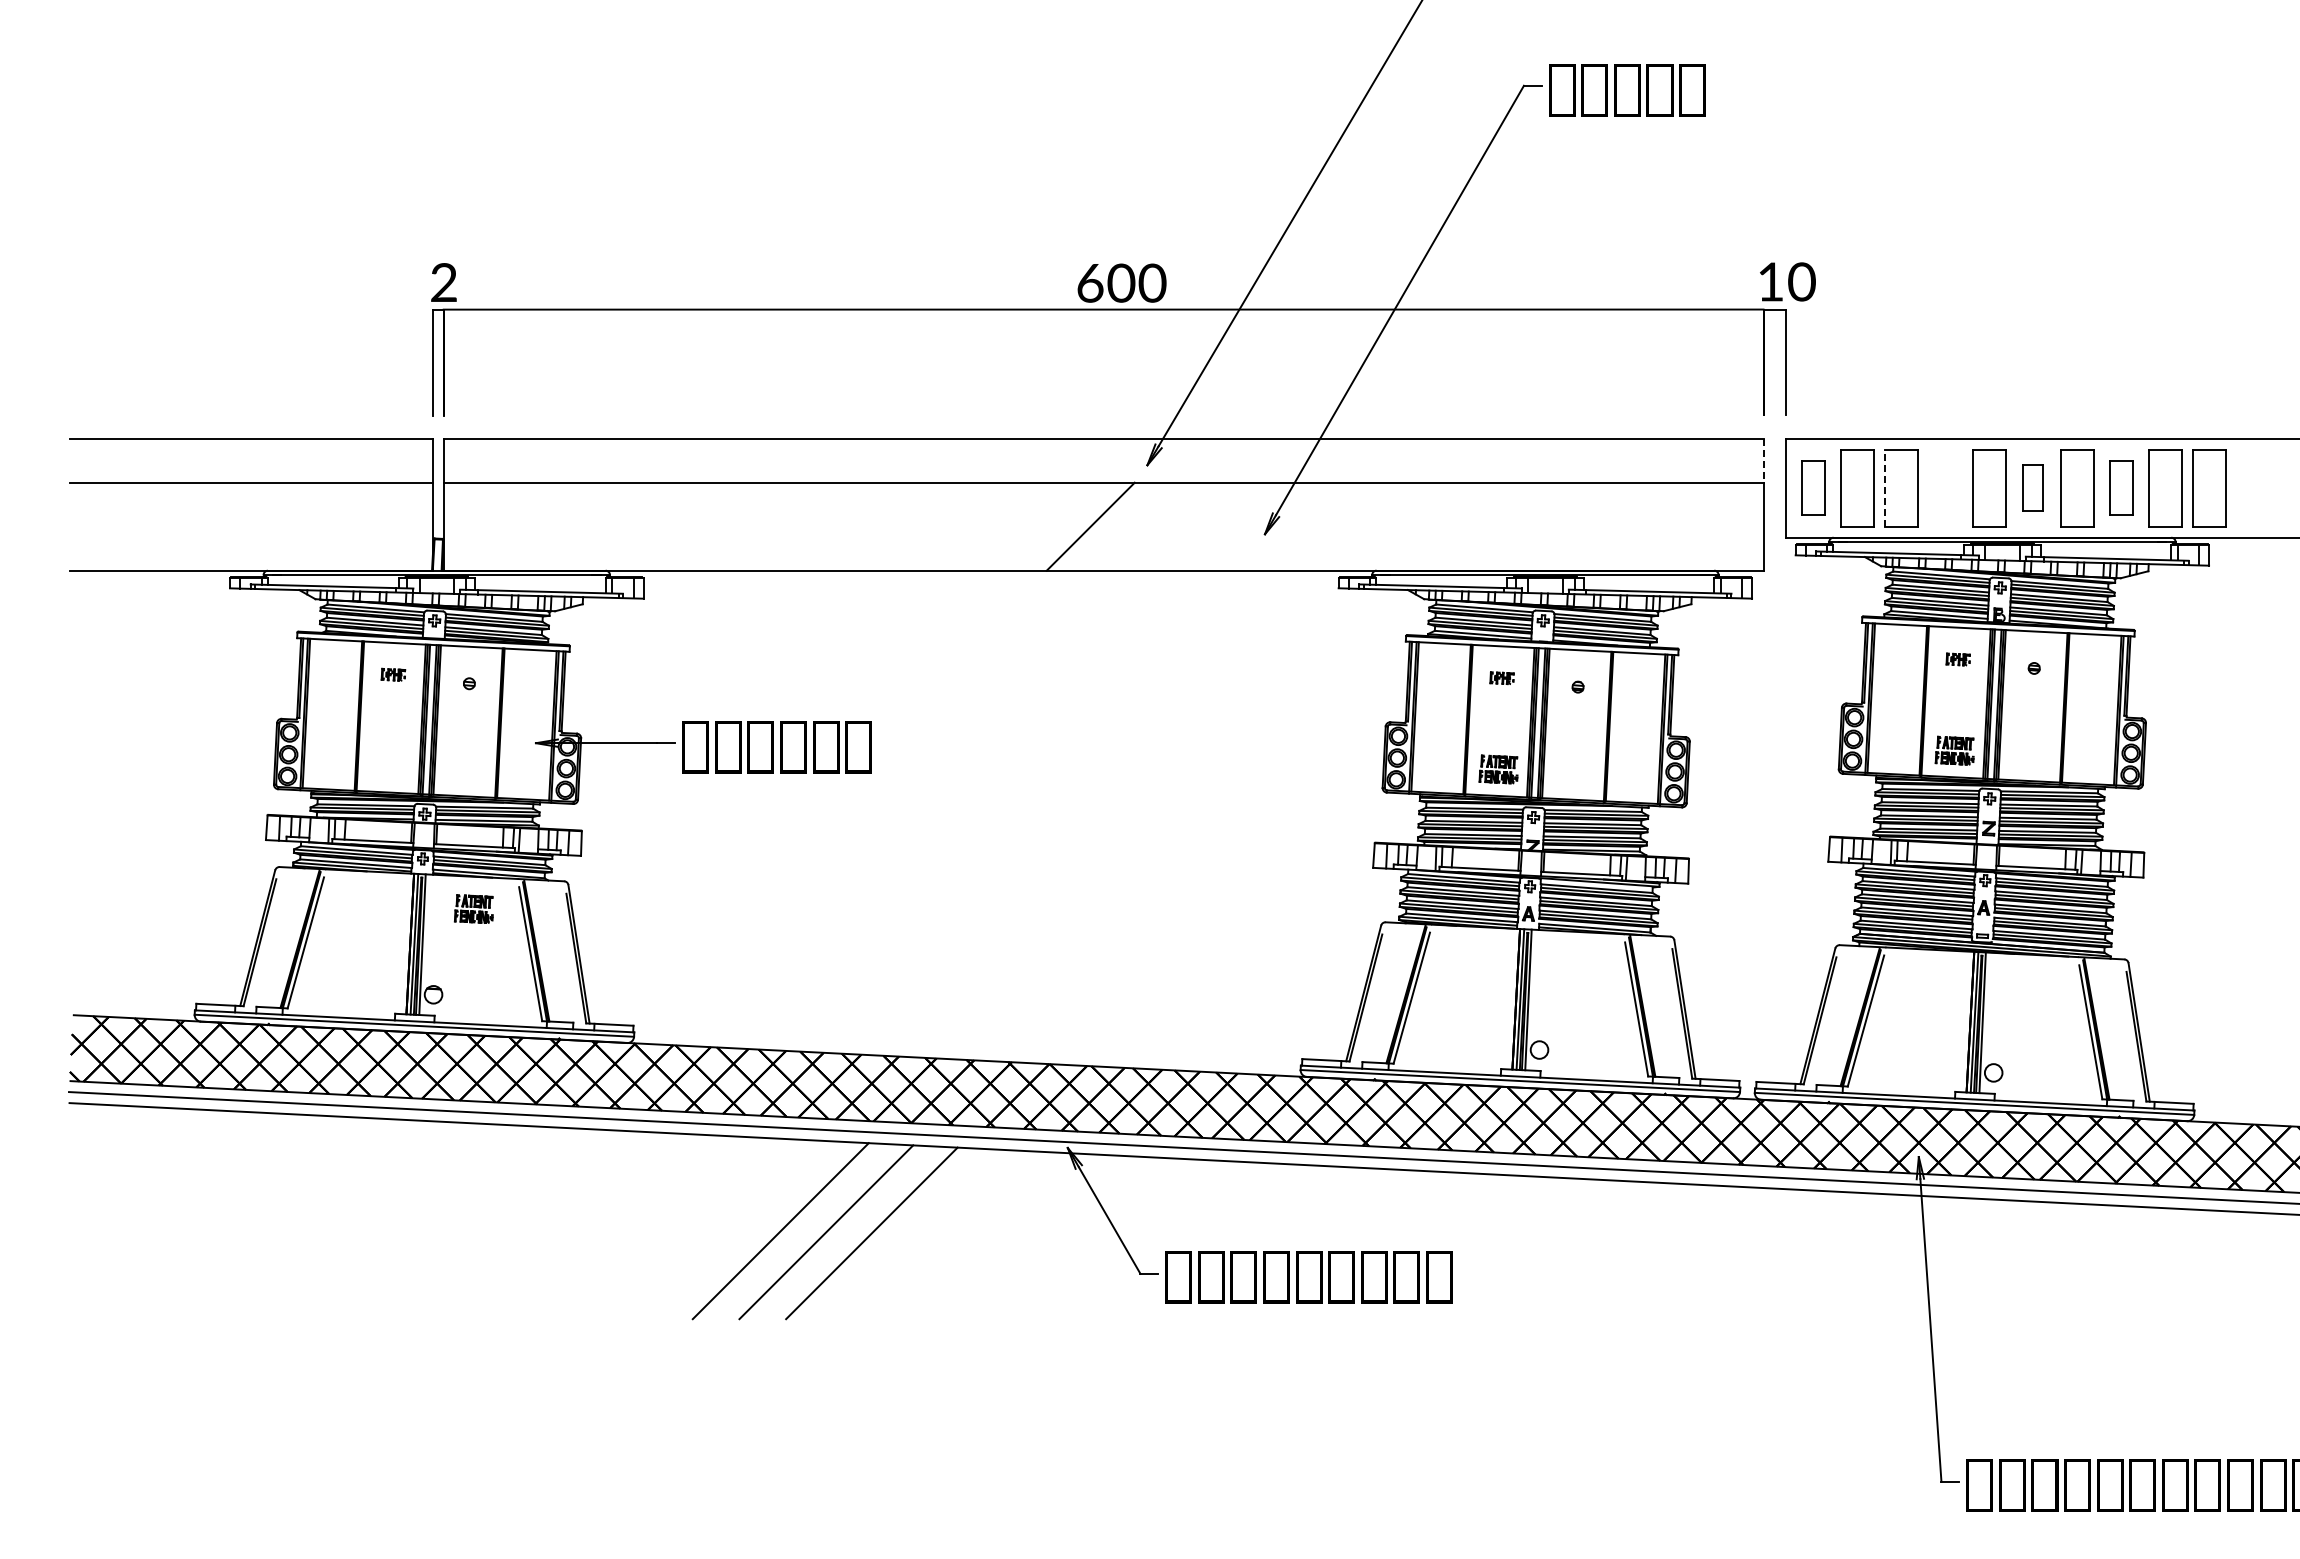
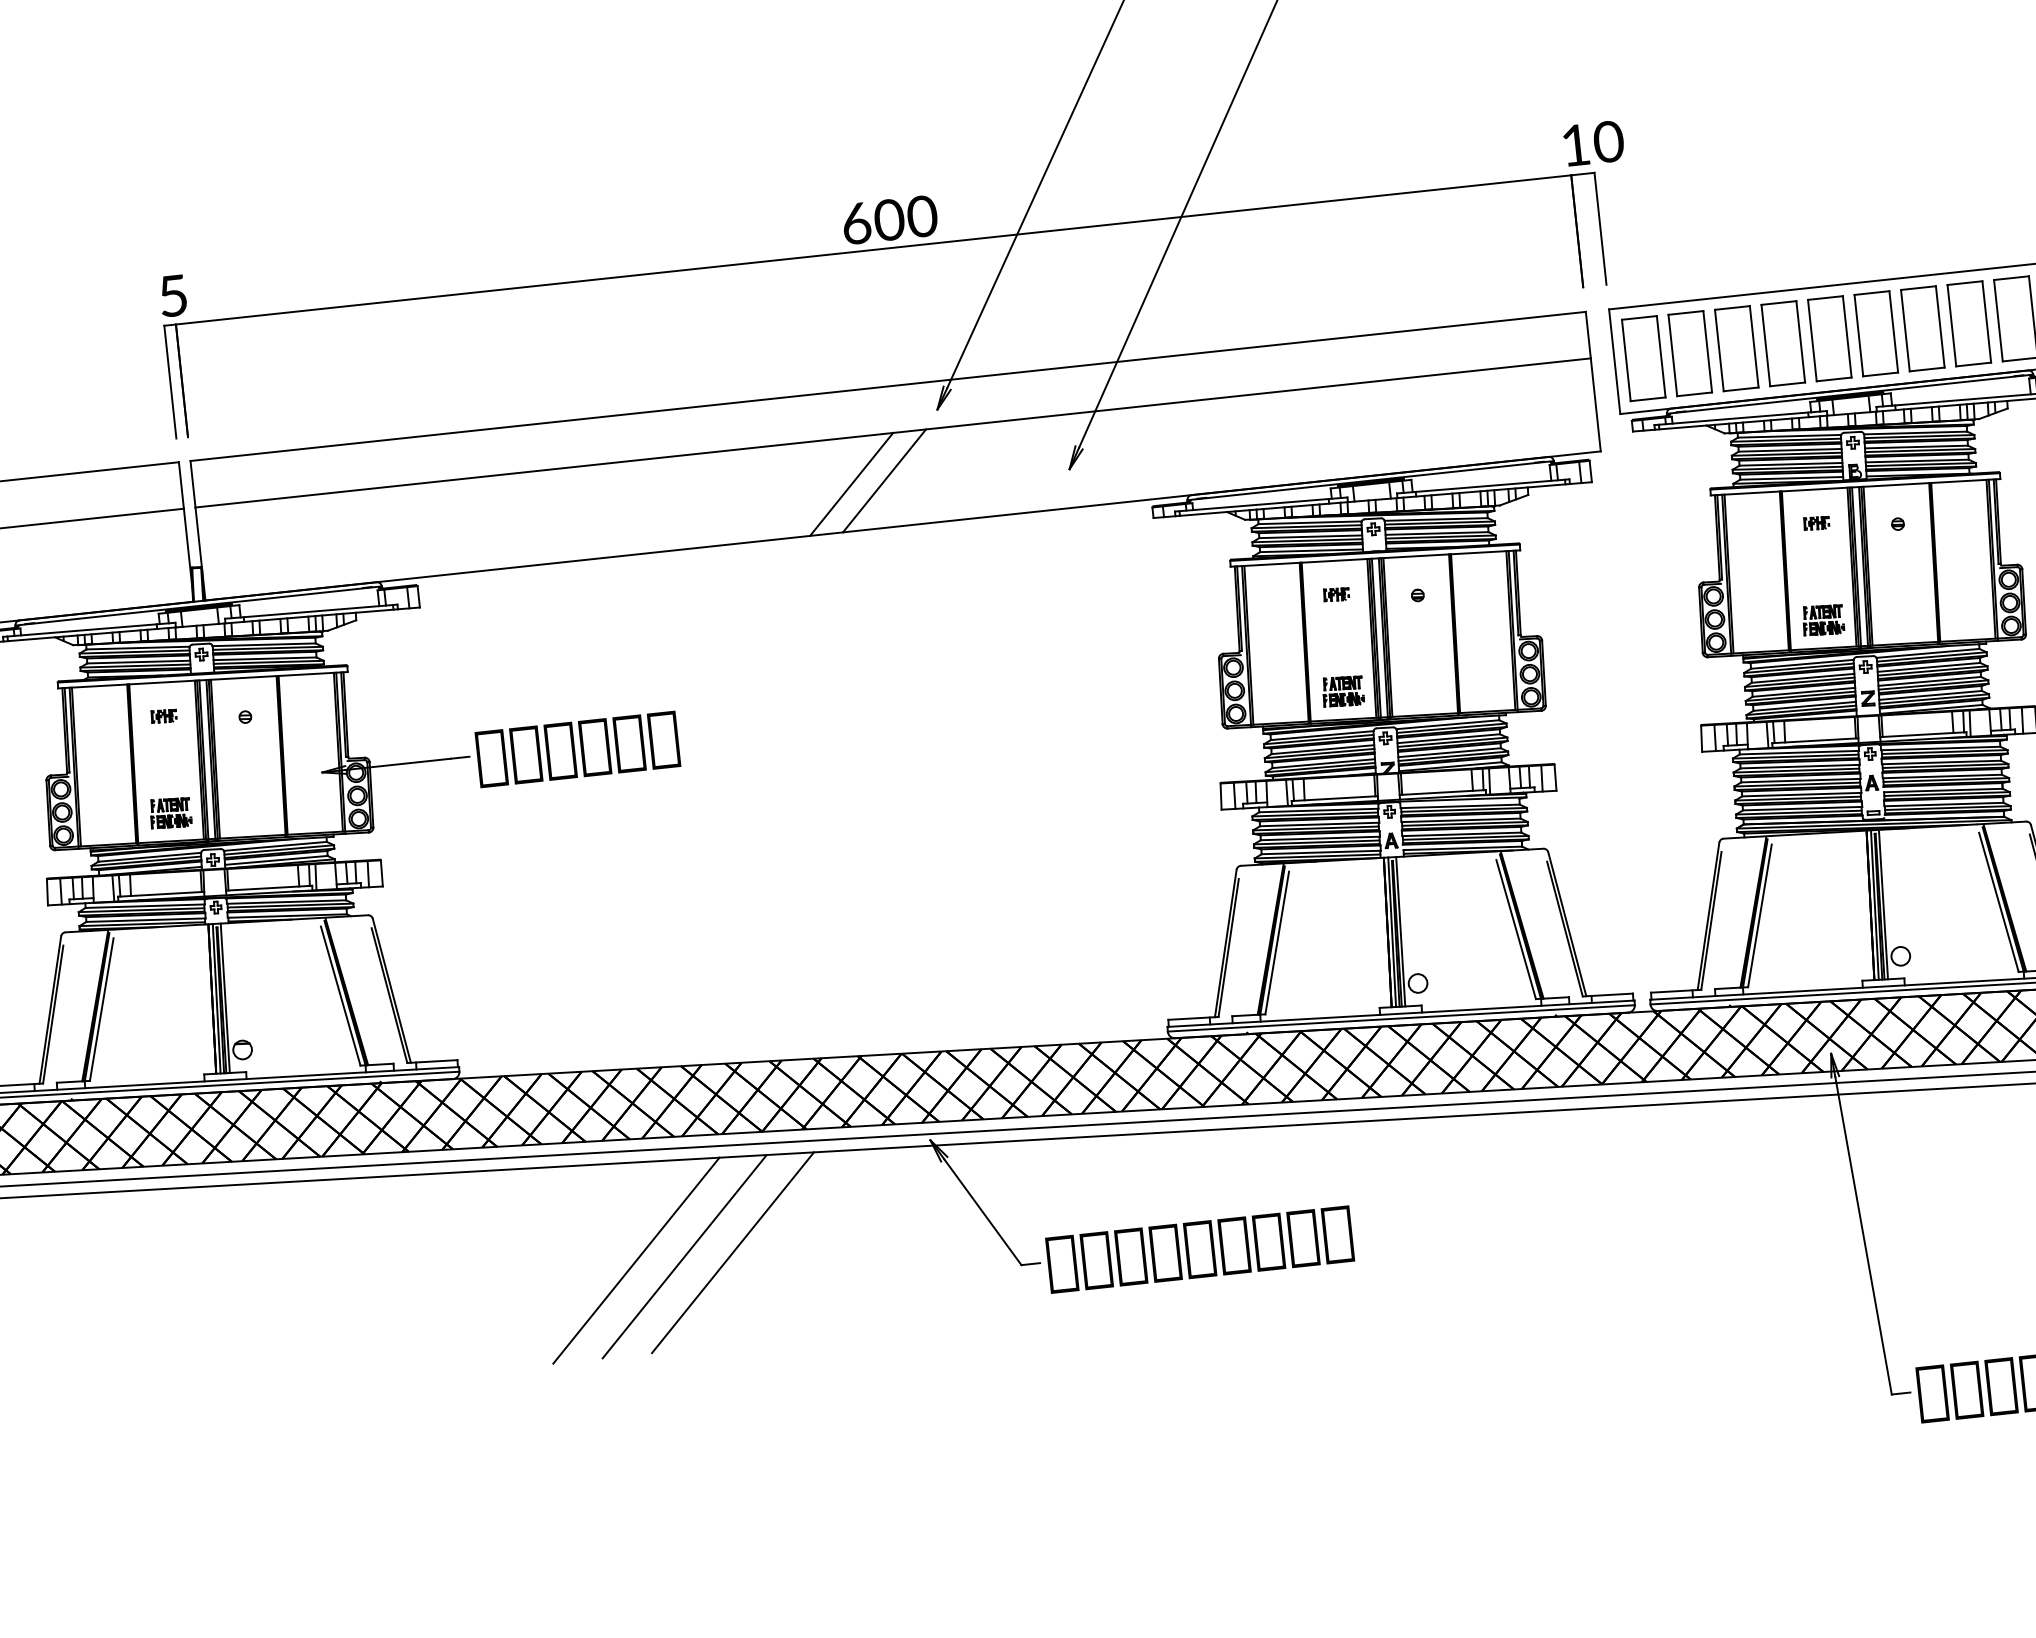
text: (443, 282) -> (172, 295), 2 -> 5
line: (1763, 460) -> (1588, 334), dashed -> solid
line: (1884, 487) -> (1719, 349), dashed -> solid
part: (1813, 488) -> (1644, 358), size x1.43
part: (1945, 488) -> (1783, 343), added
part: (2033, 488) -> (1876, 334), size x1.67
part: (2121, 488) -> (1969, 324), size x1.43
line: (1059, 526) -> (851, 484), added
part: (473, 908) -> (170, 812), moved

